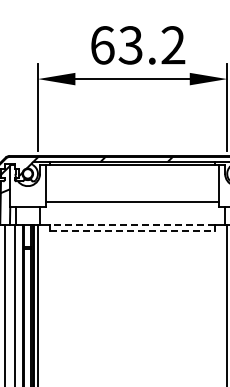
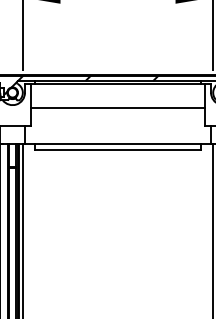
line: (132, 201) -> (117, 107), moved
line: (132, 224) -> (117, 143), dashed -> solid
line: (133, 230) -> (118, 149), dashed -> solid

